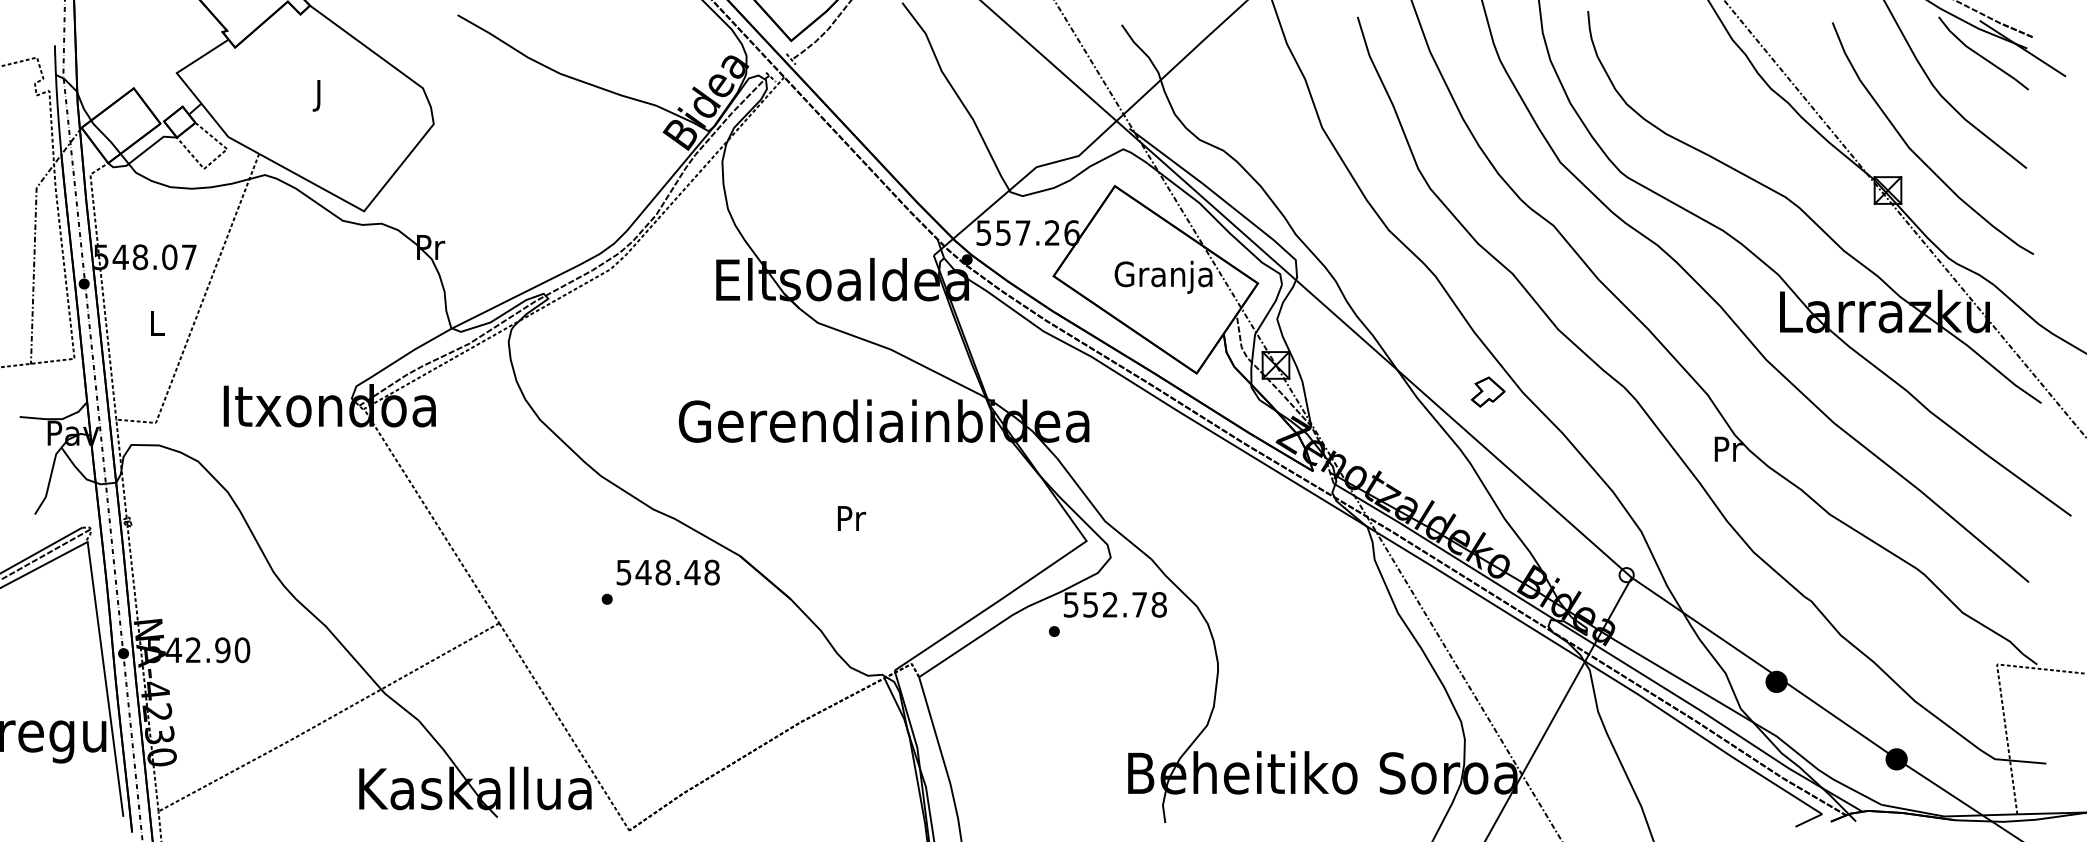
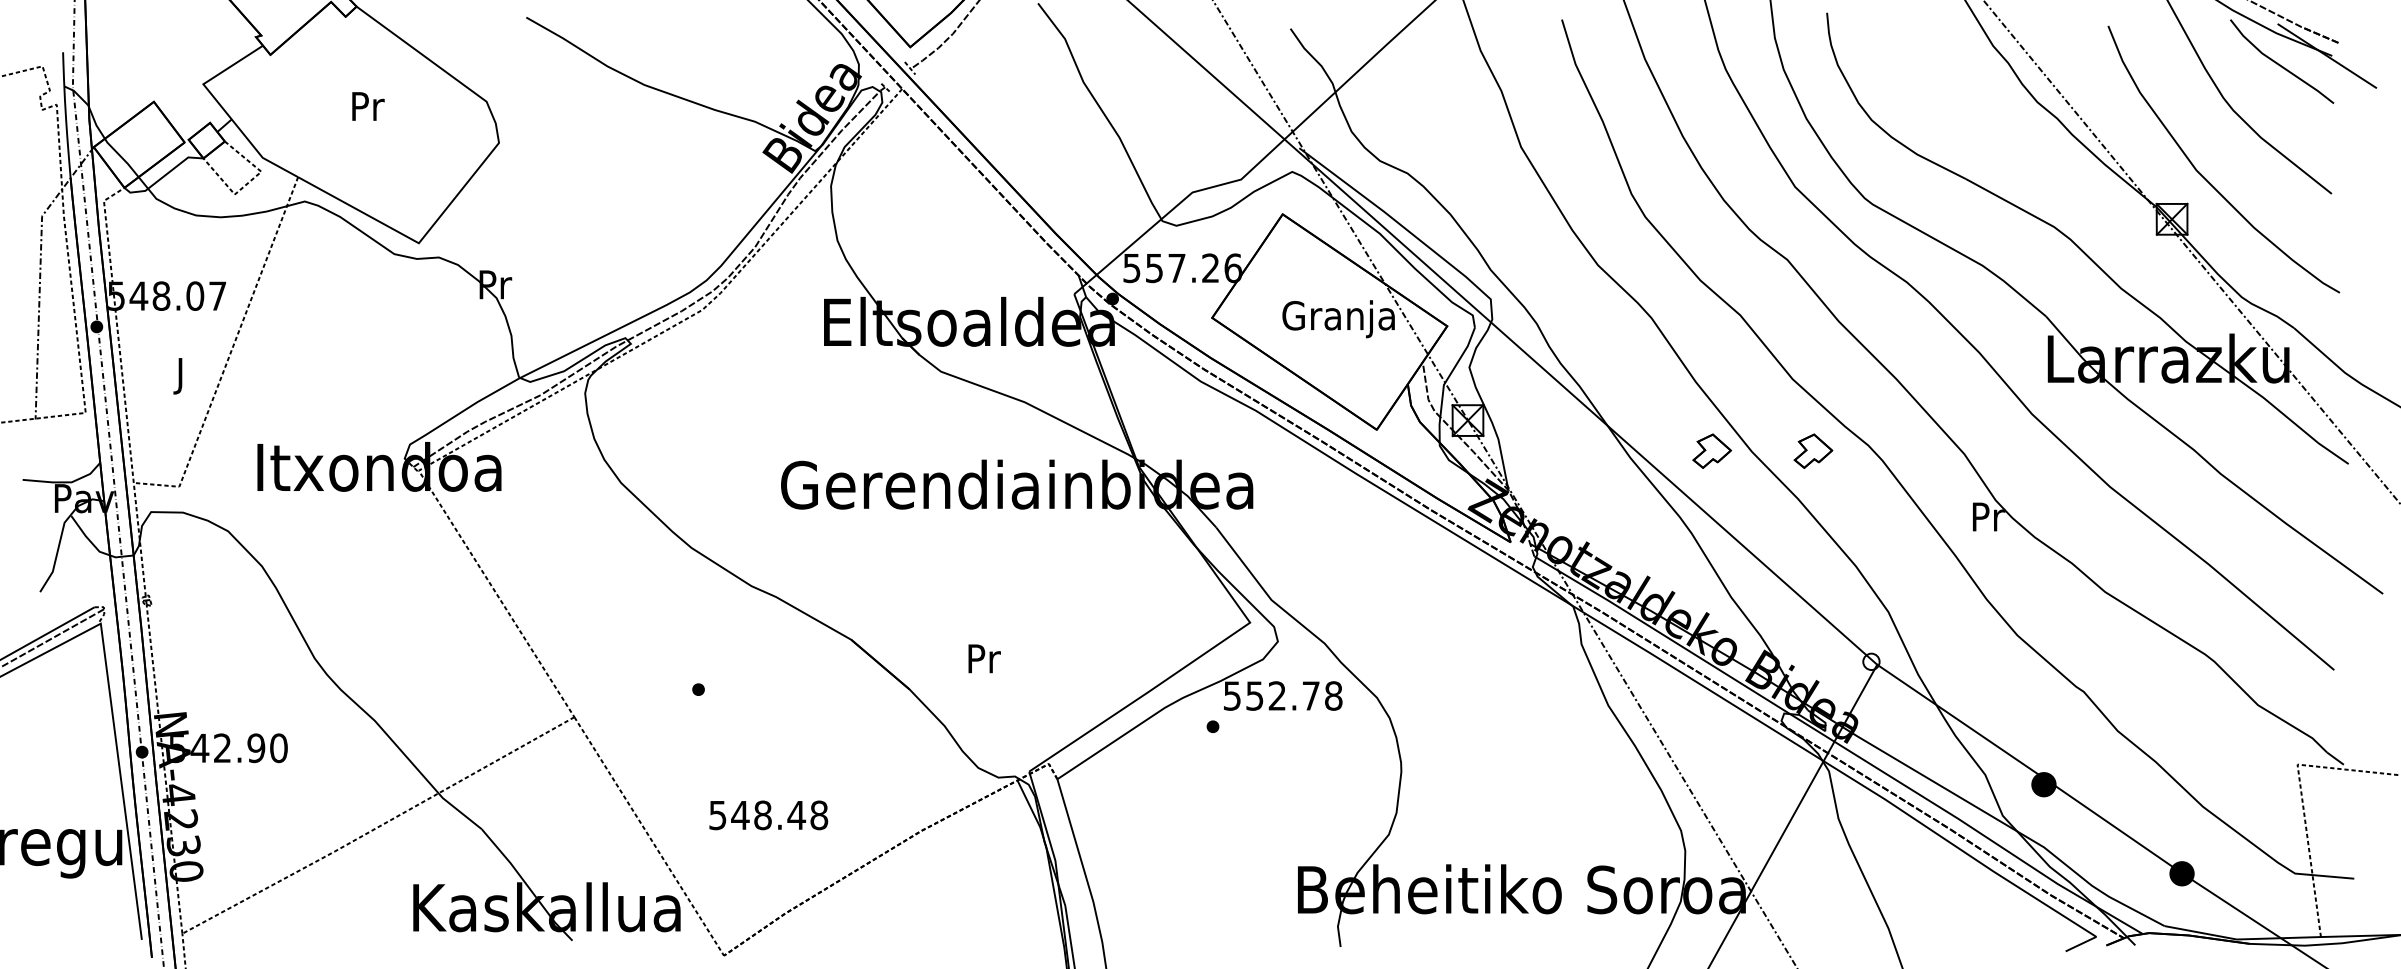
text: (320, 95) -> (368, 110), J -> Pr
text: (157, 326) -> (181, 375), L -> J
part: (1575, 391) -> (1812, 450), added
text: (851, 518) -> (984, 658), moved
text: (667, 572) -> (767, 815), moved

